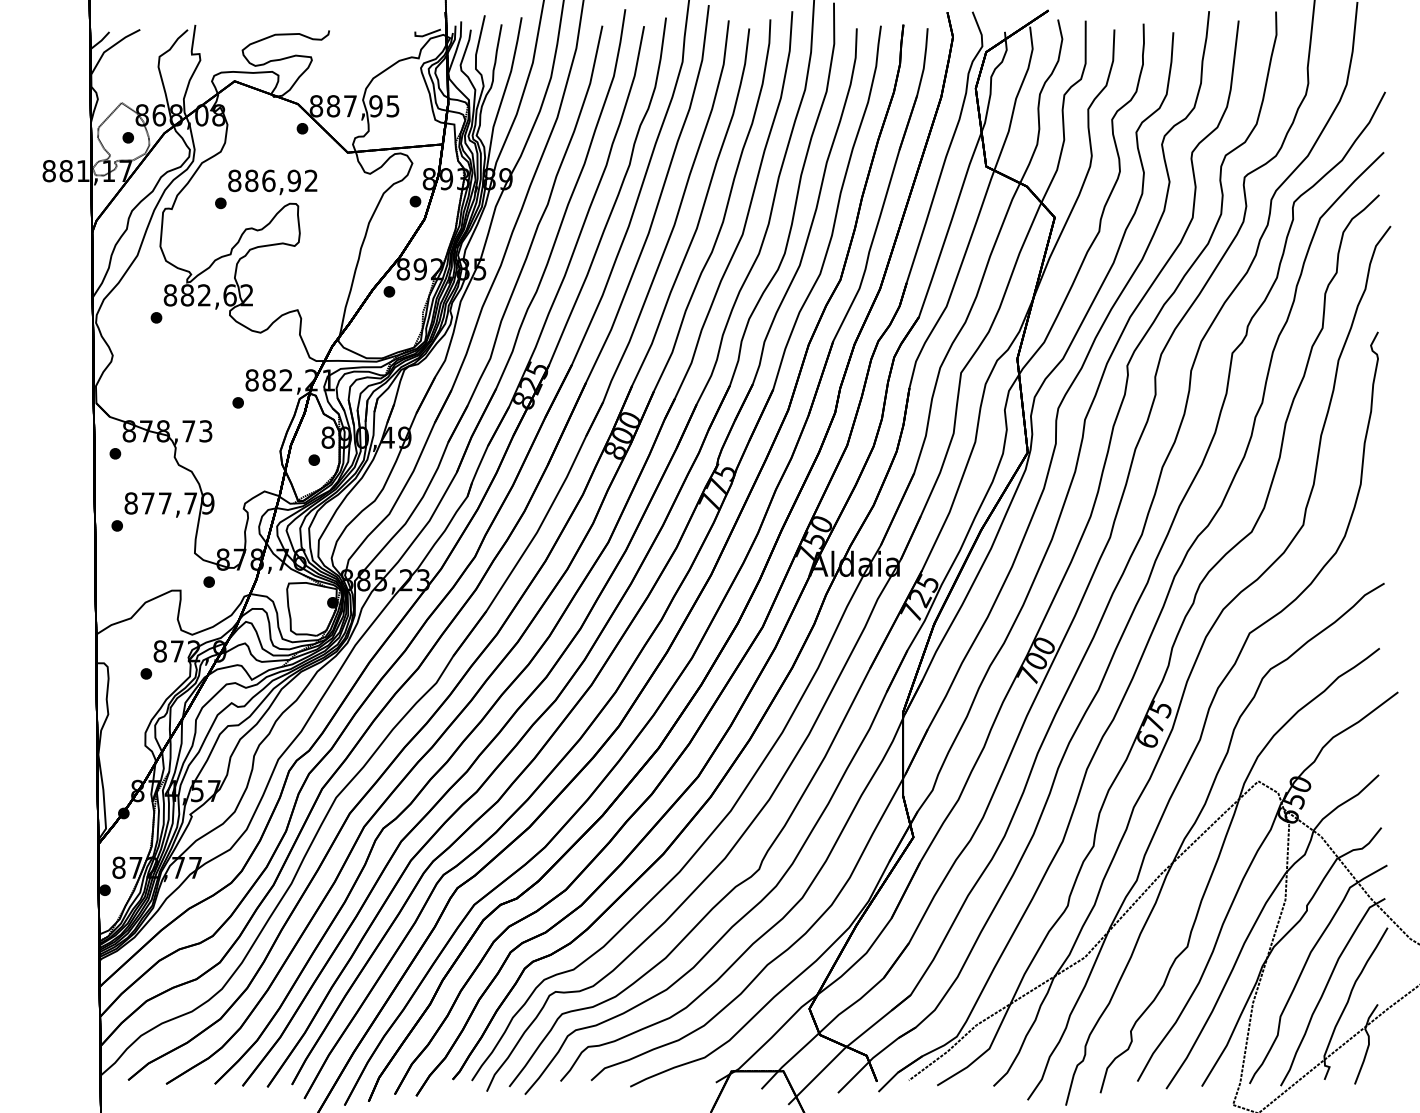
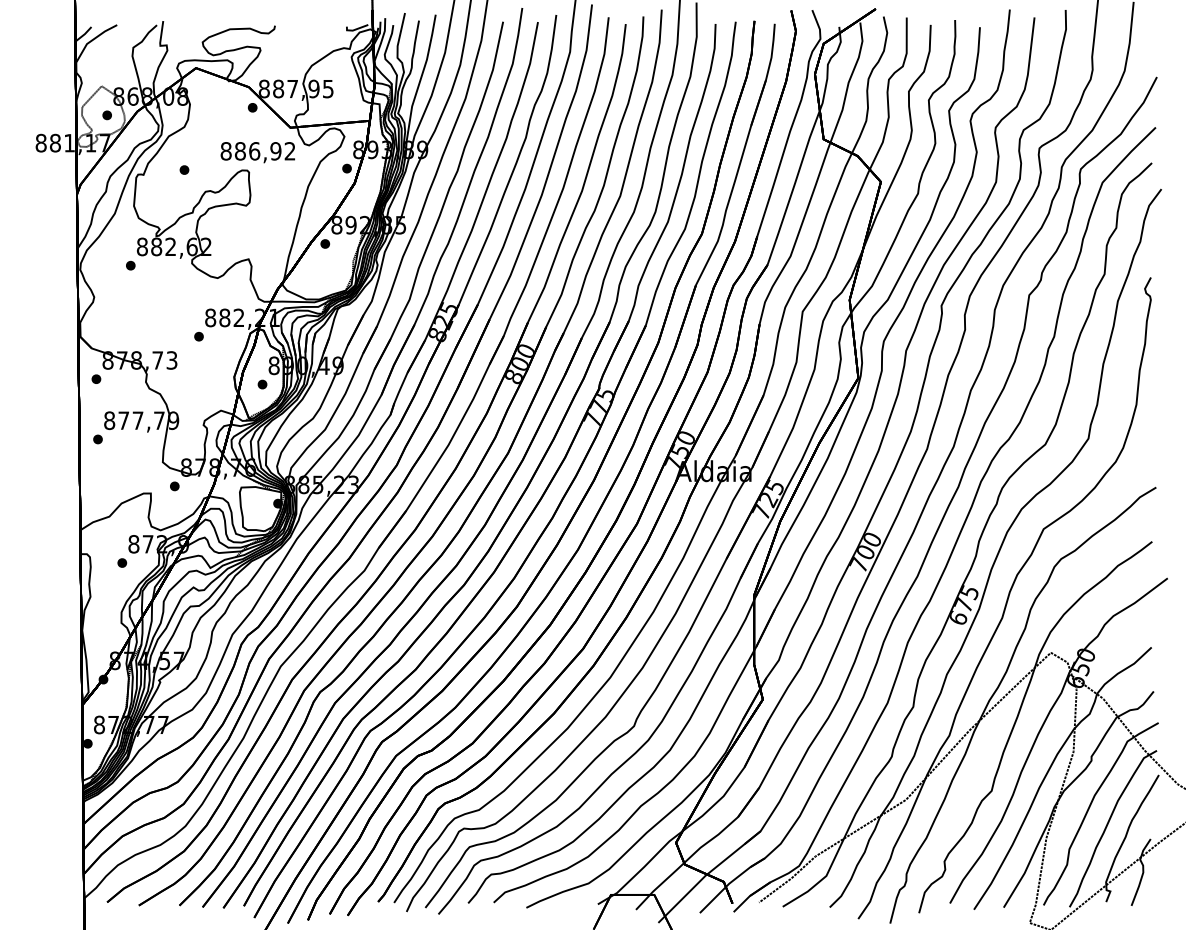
text: (272, 182) -> (257, 152), moved

